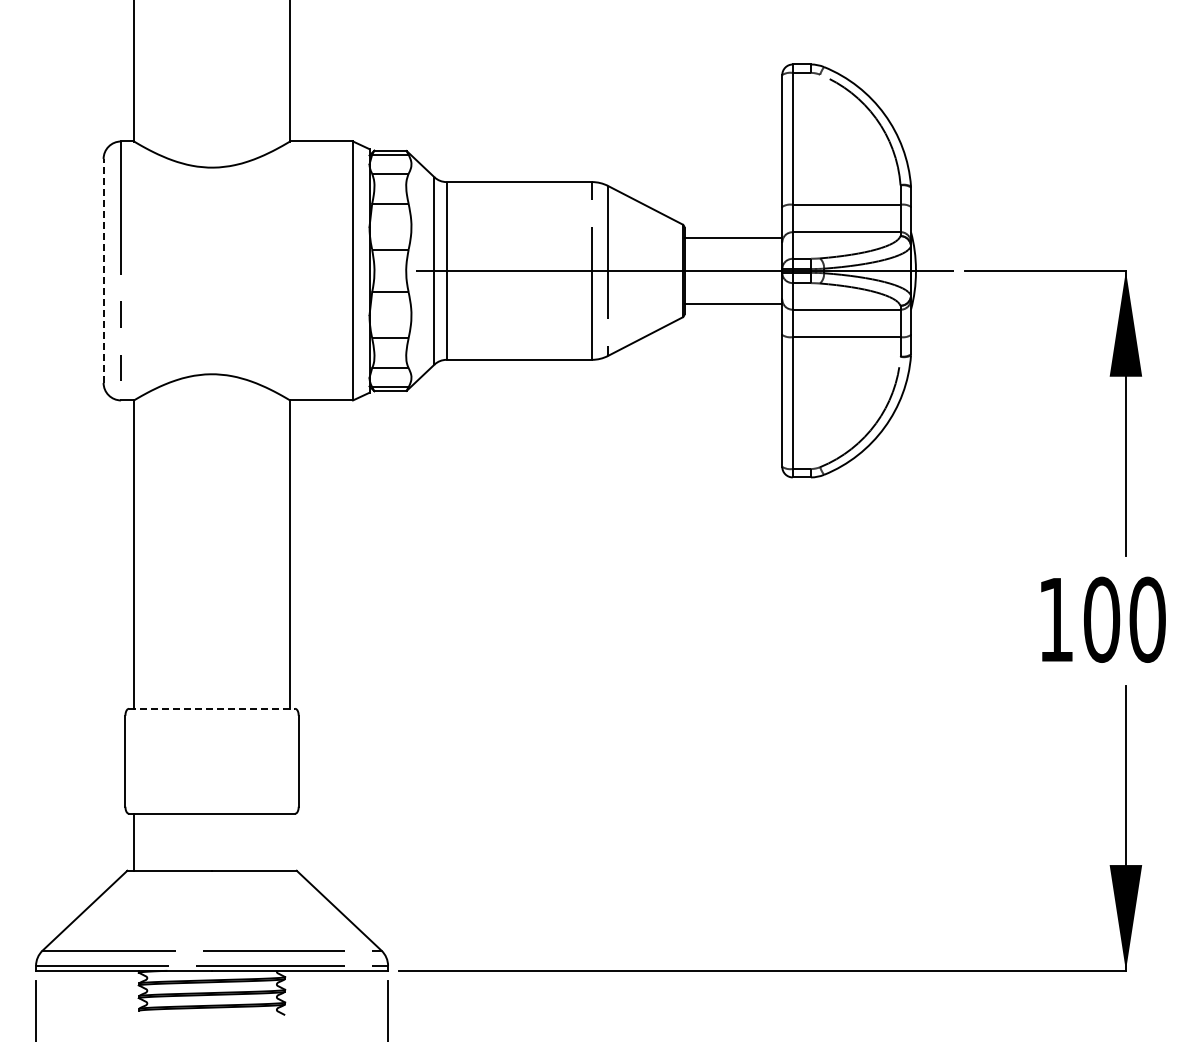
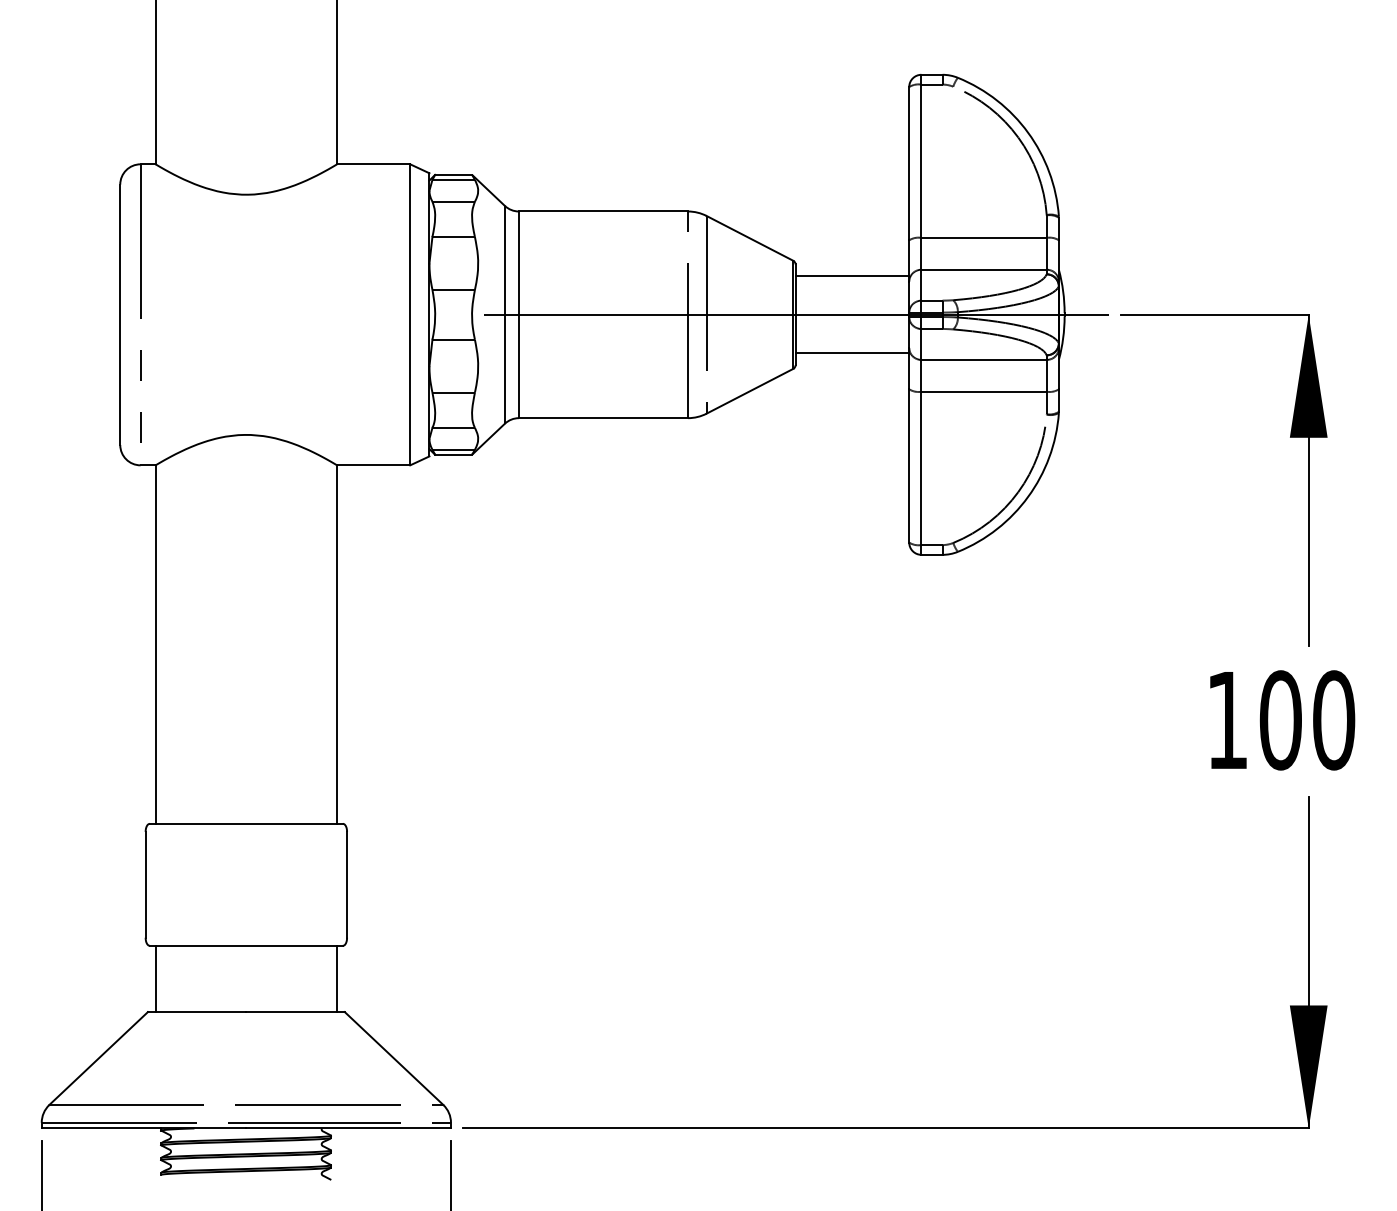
line: (103, 270) -> (120, 314), dashed -> solid
line: (212, 708) -> (246, 823), dashed -> solid
line: (289, 841) -> (336, 978), added

